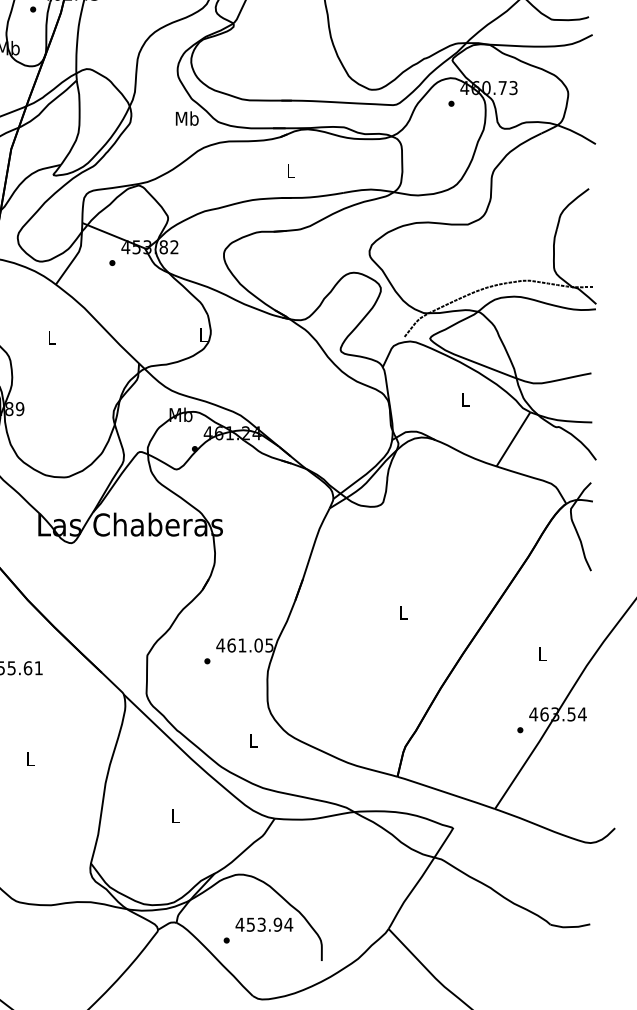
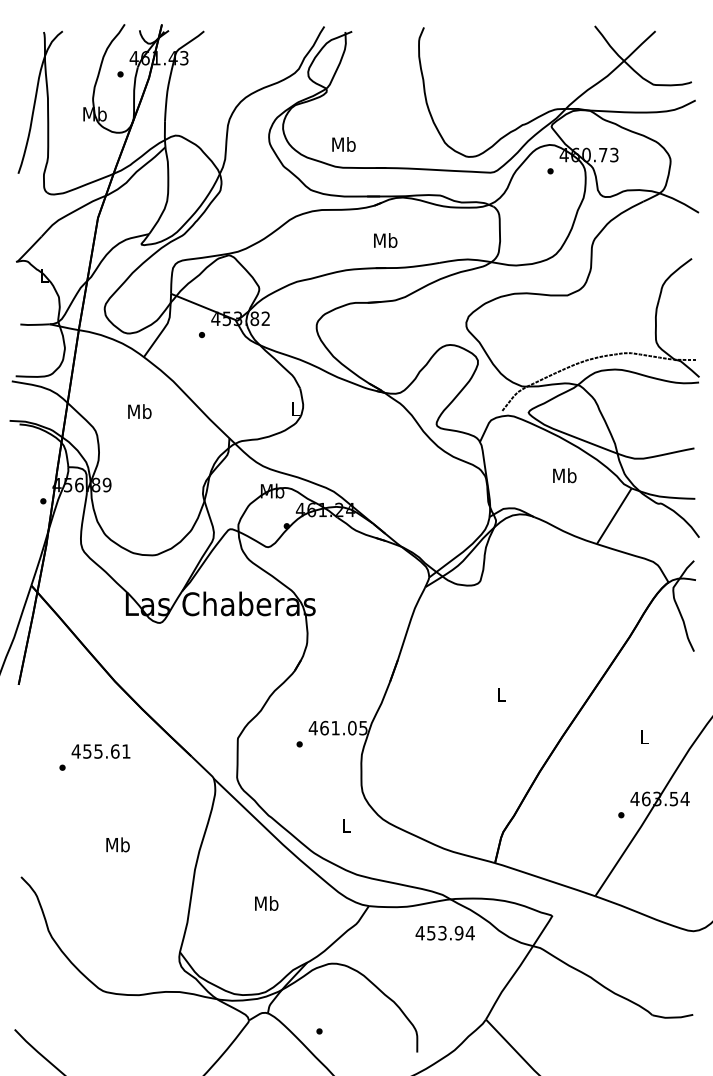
text: (186, 118) -> (343, 144), moved
text: (290, 171) -> (385, 240), L -> Mb
text: (51, 337) -> (139, 411), L -> Mb
text: (465, 399) -> (564, 475), L -> Mb
text: (30, 758) -> (117, 844), L -> Mb
text: (175, 816) -> (266, 903), L -> Mb
text: (263, 925) -> (444, 933), moved

